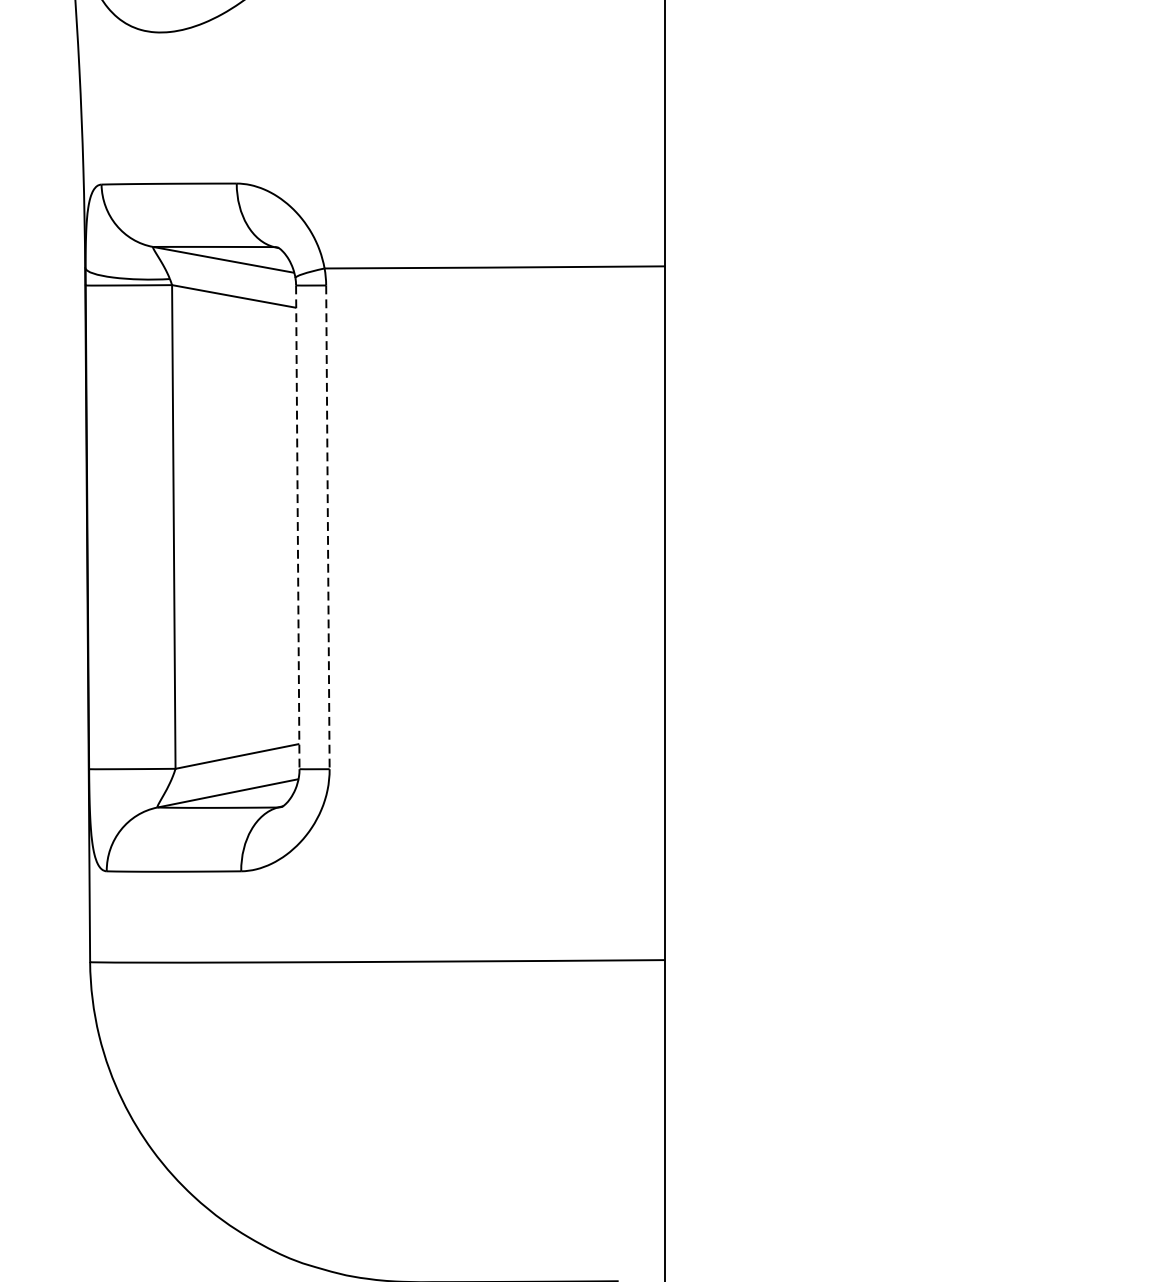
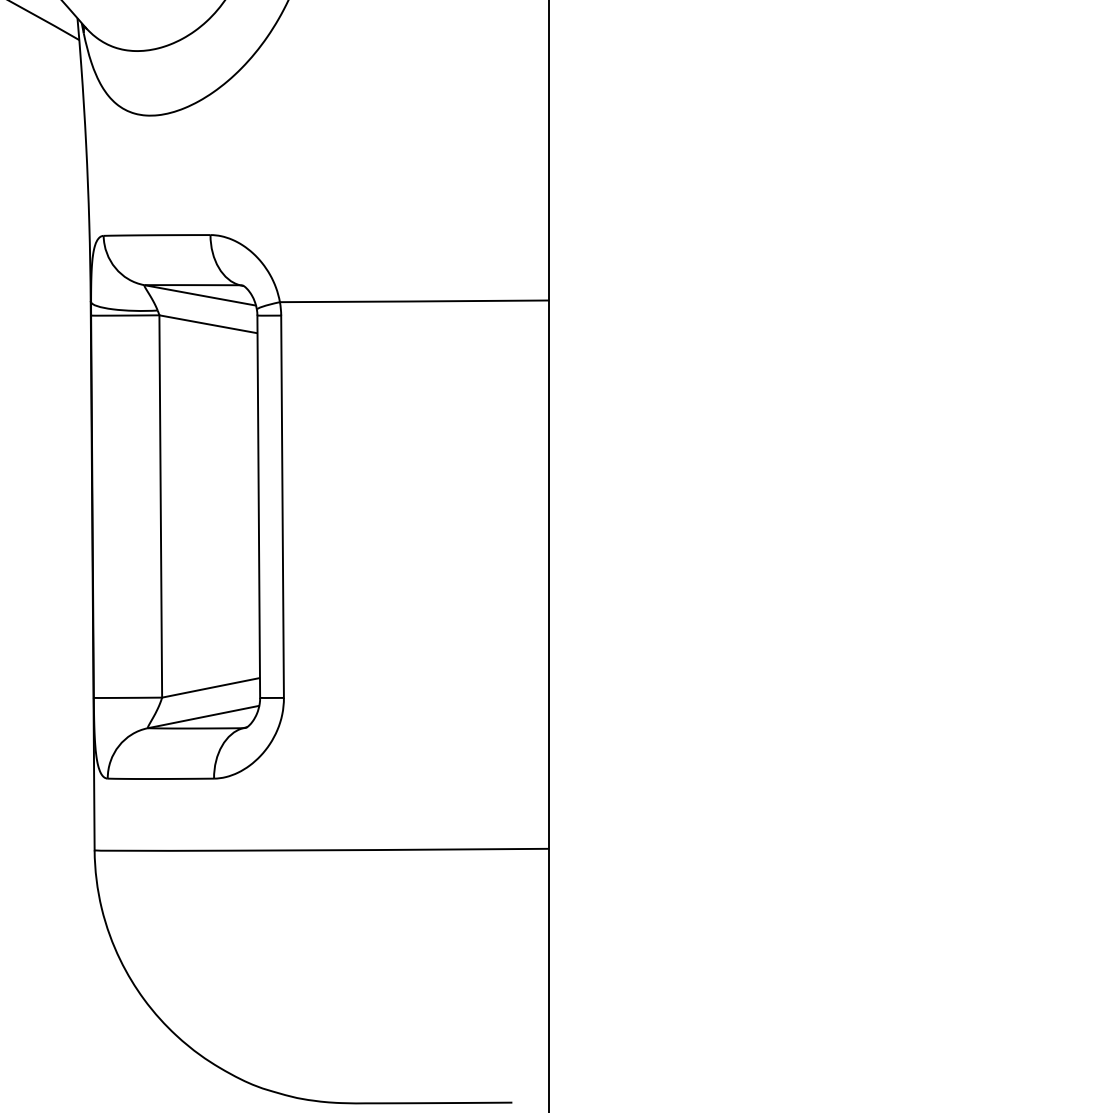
line: (297, 528) -> (258, 507), dashed -> solid
line: (327, 528) -> (282, 507), dashed -> solid

